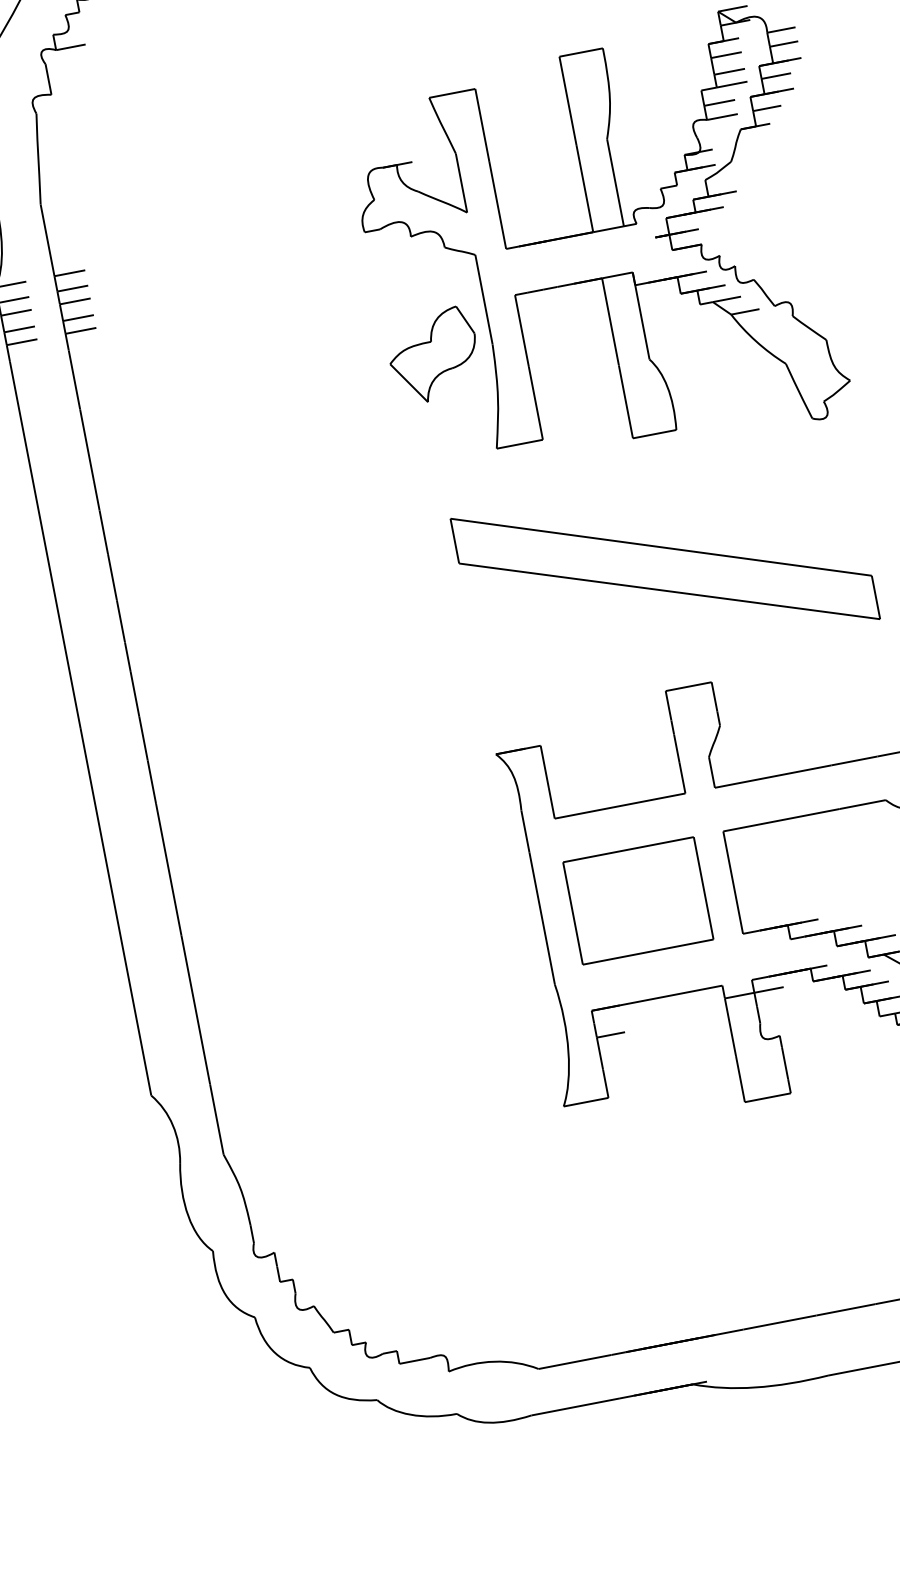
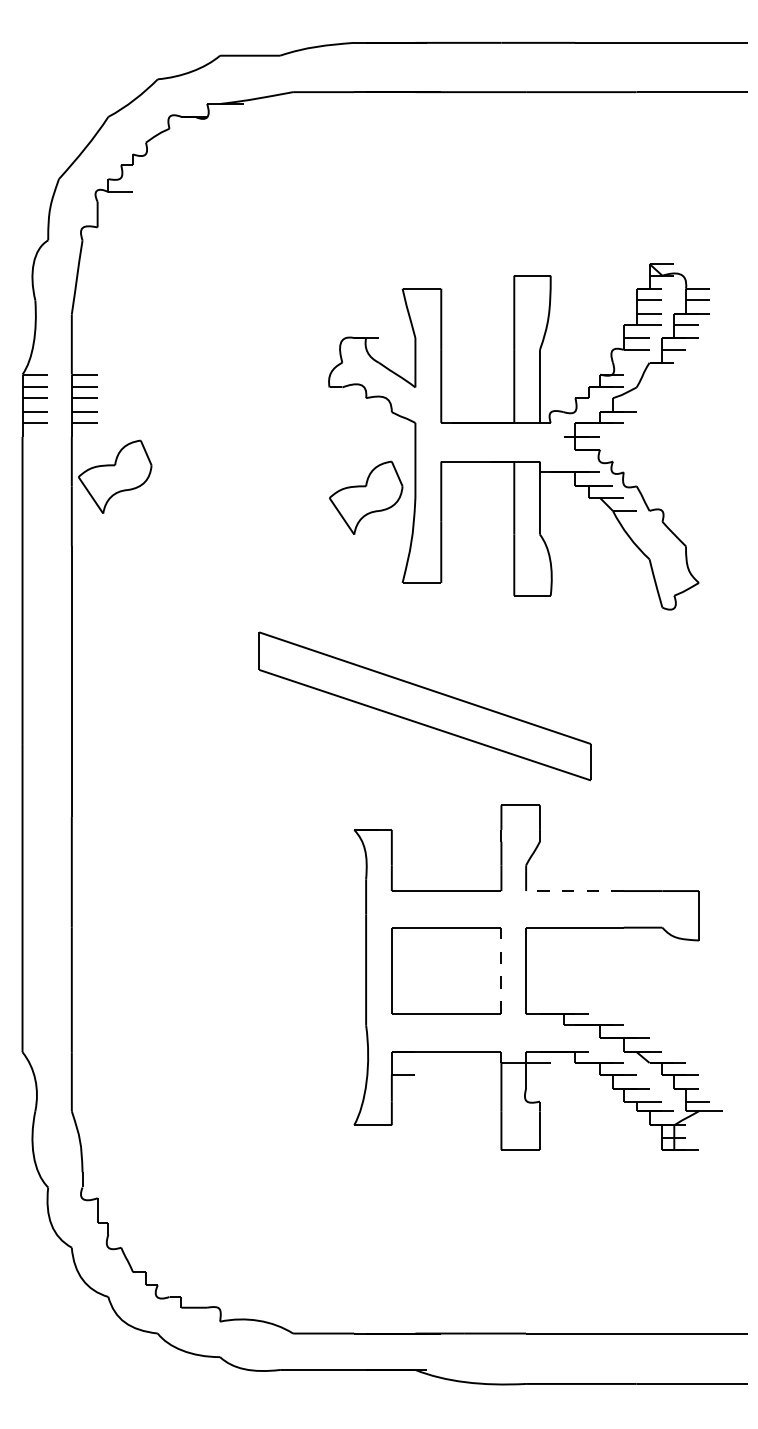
part: (129, 387) -> (115, 476), added
part: (664, 569) -> (424, 706), moved
line: (772, 777) -> (574, 891), solid -> dashed
line: (703, 888) -> (501, 970), solid -> dashed

